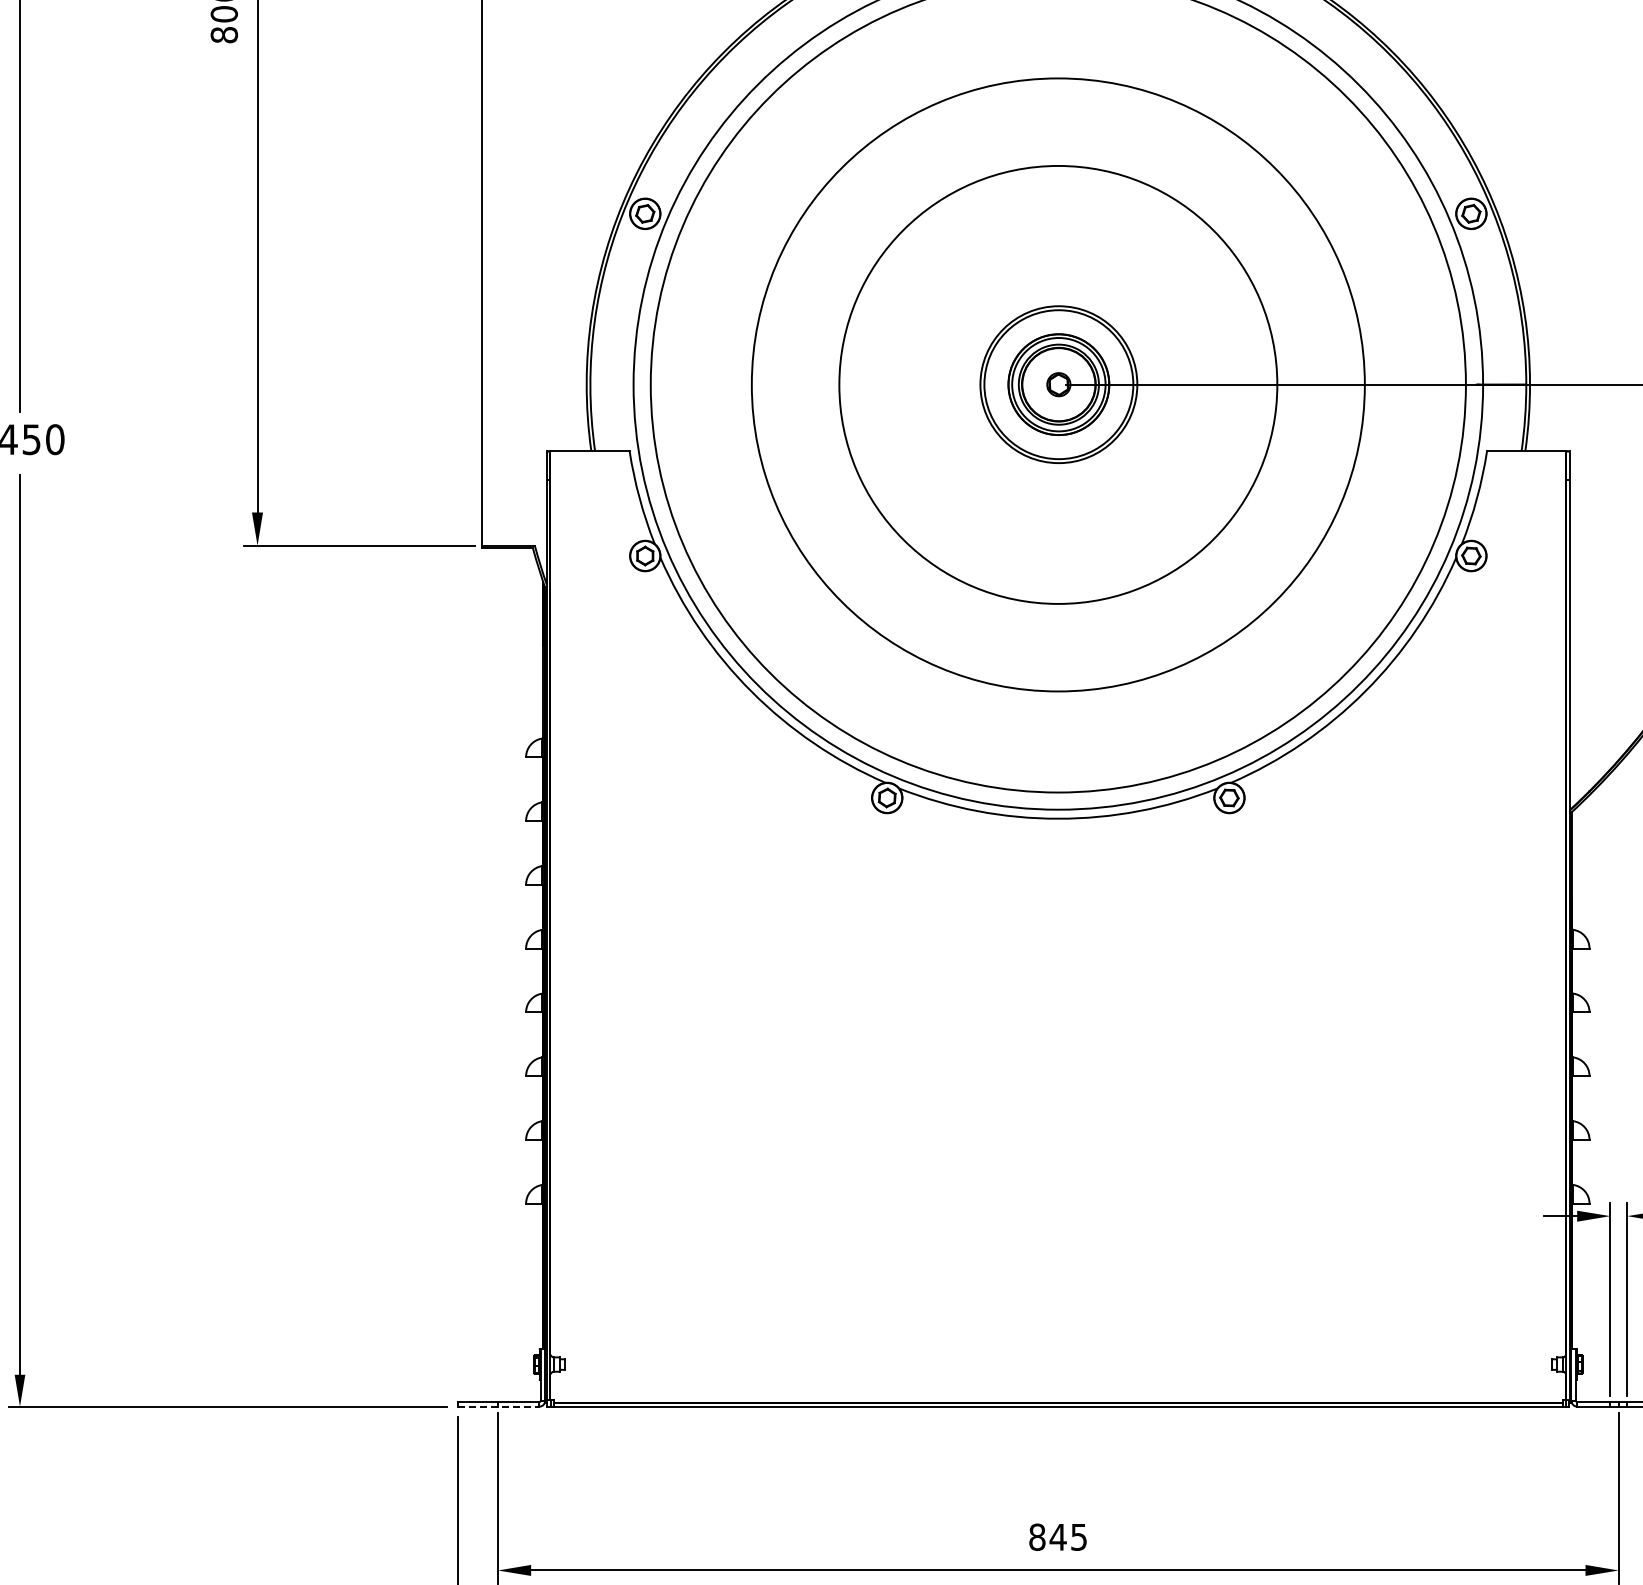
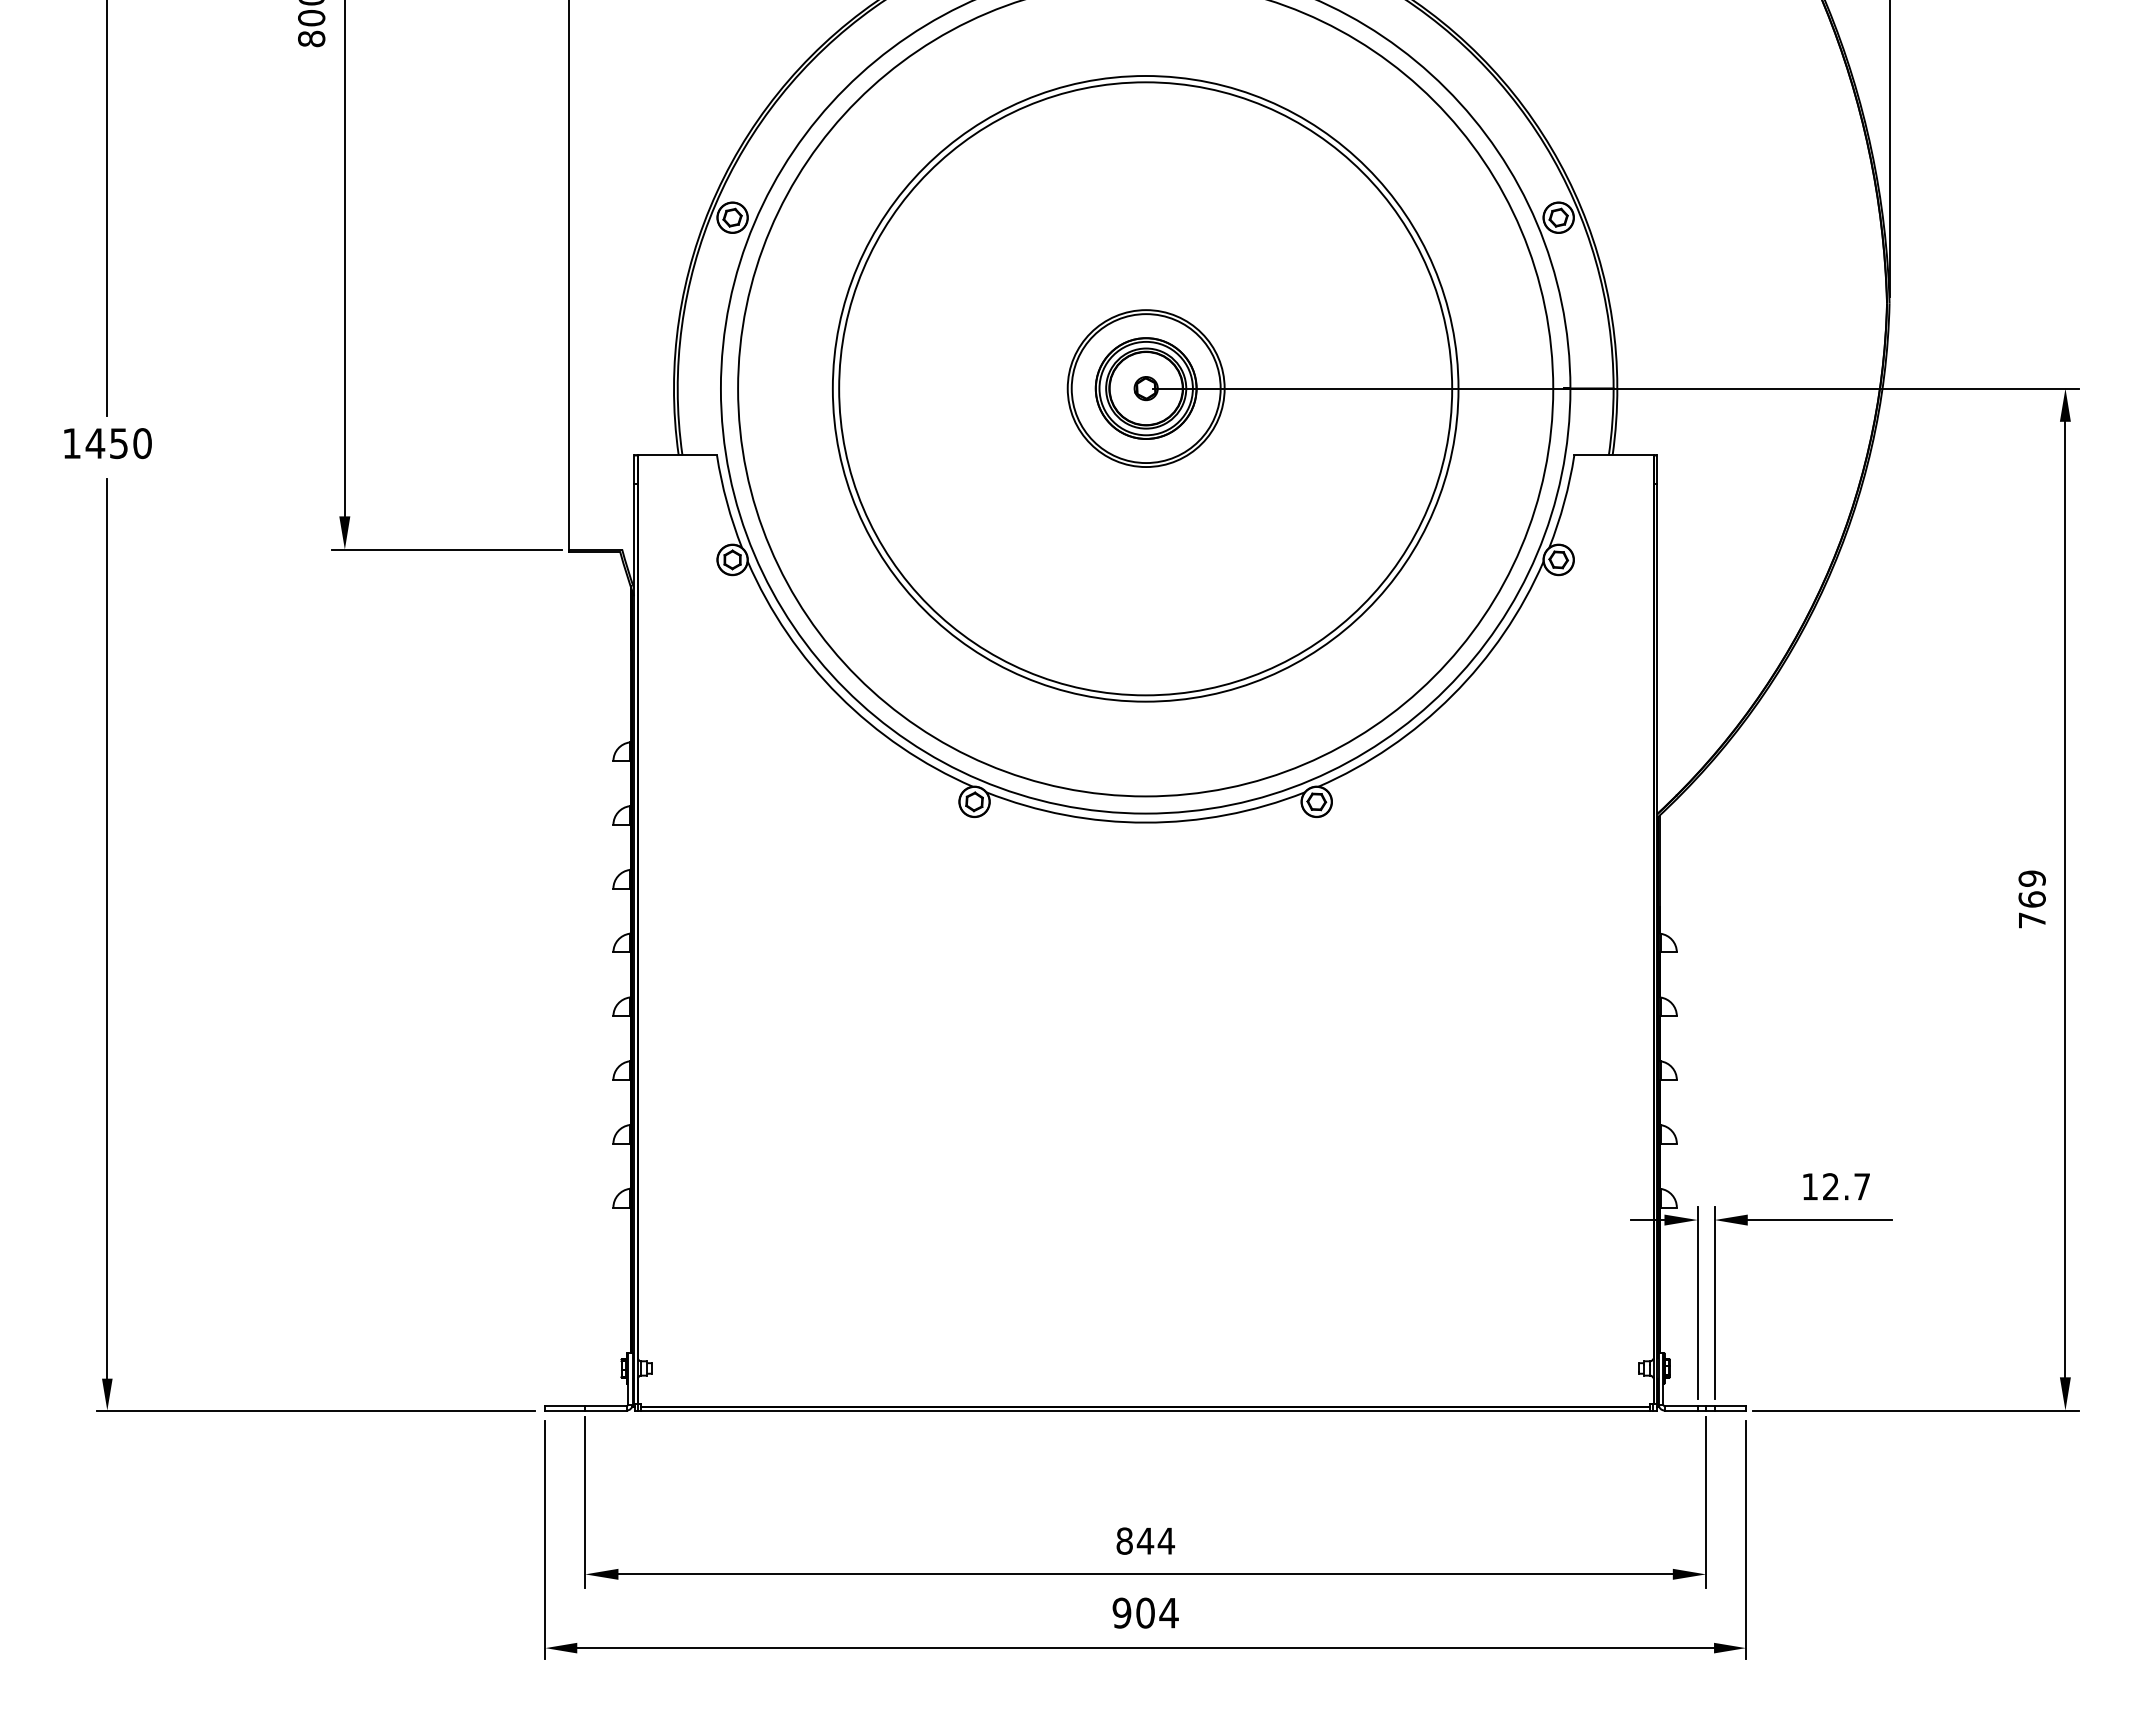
circle: (1058, 384) -> (1145, 388), size x1.43
line: (499, 1406) -> (586, 1410), dashed -> solid
text: (1079, 1536) -> (1166, 1540), 845 -> 844

